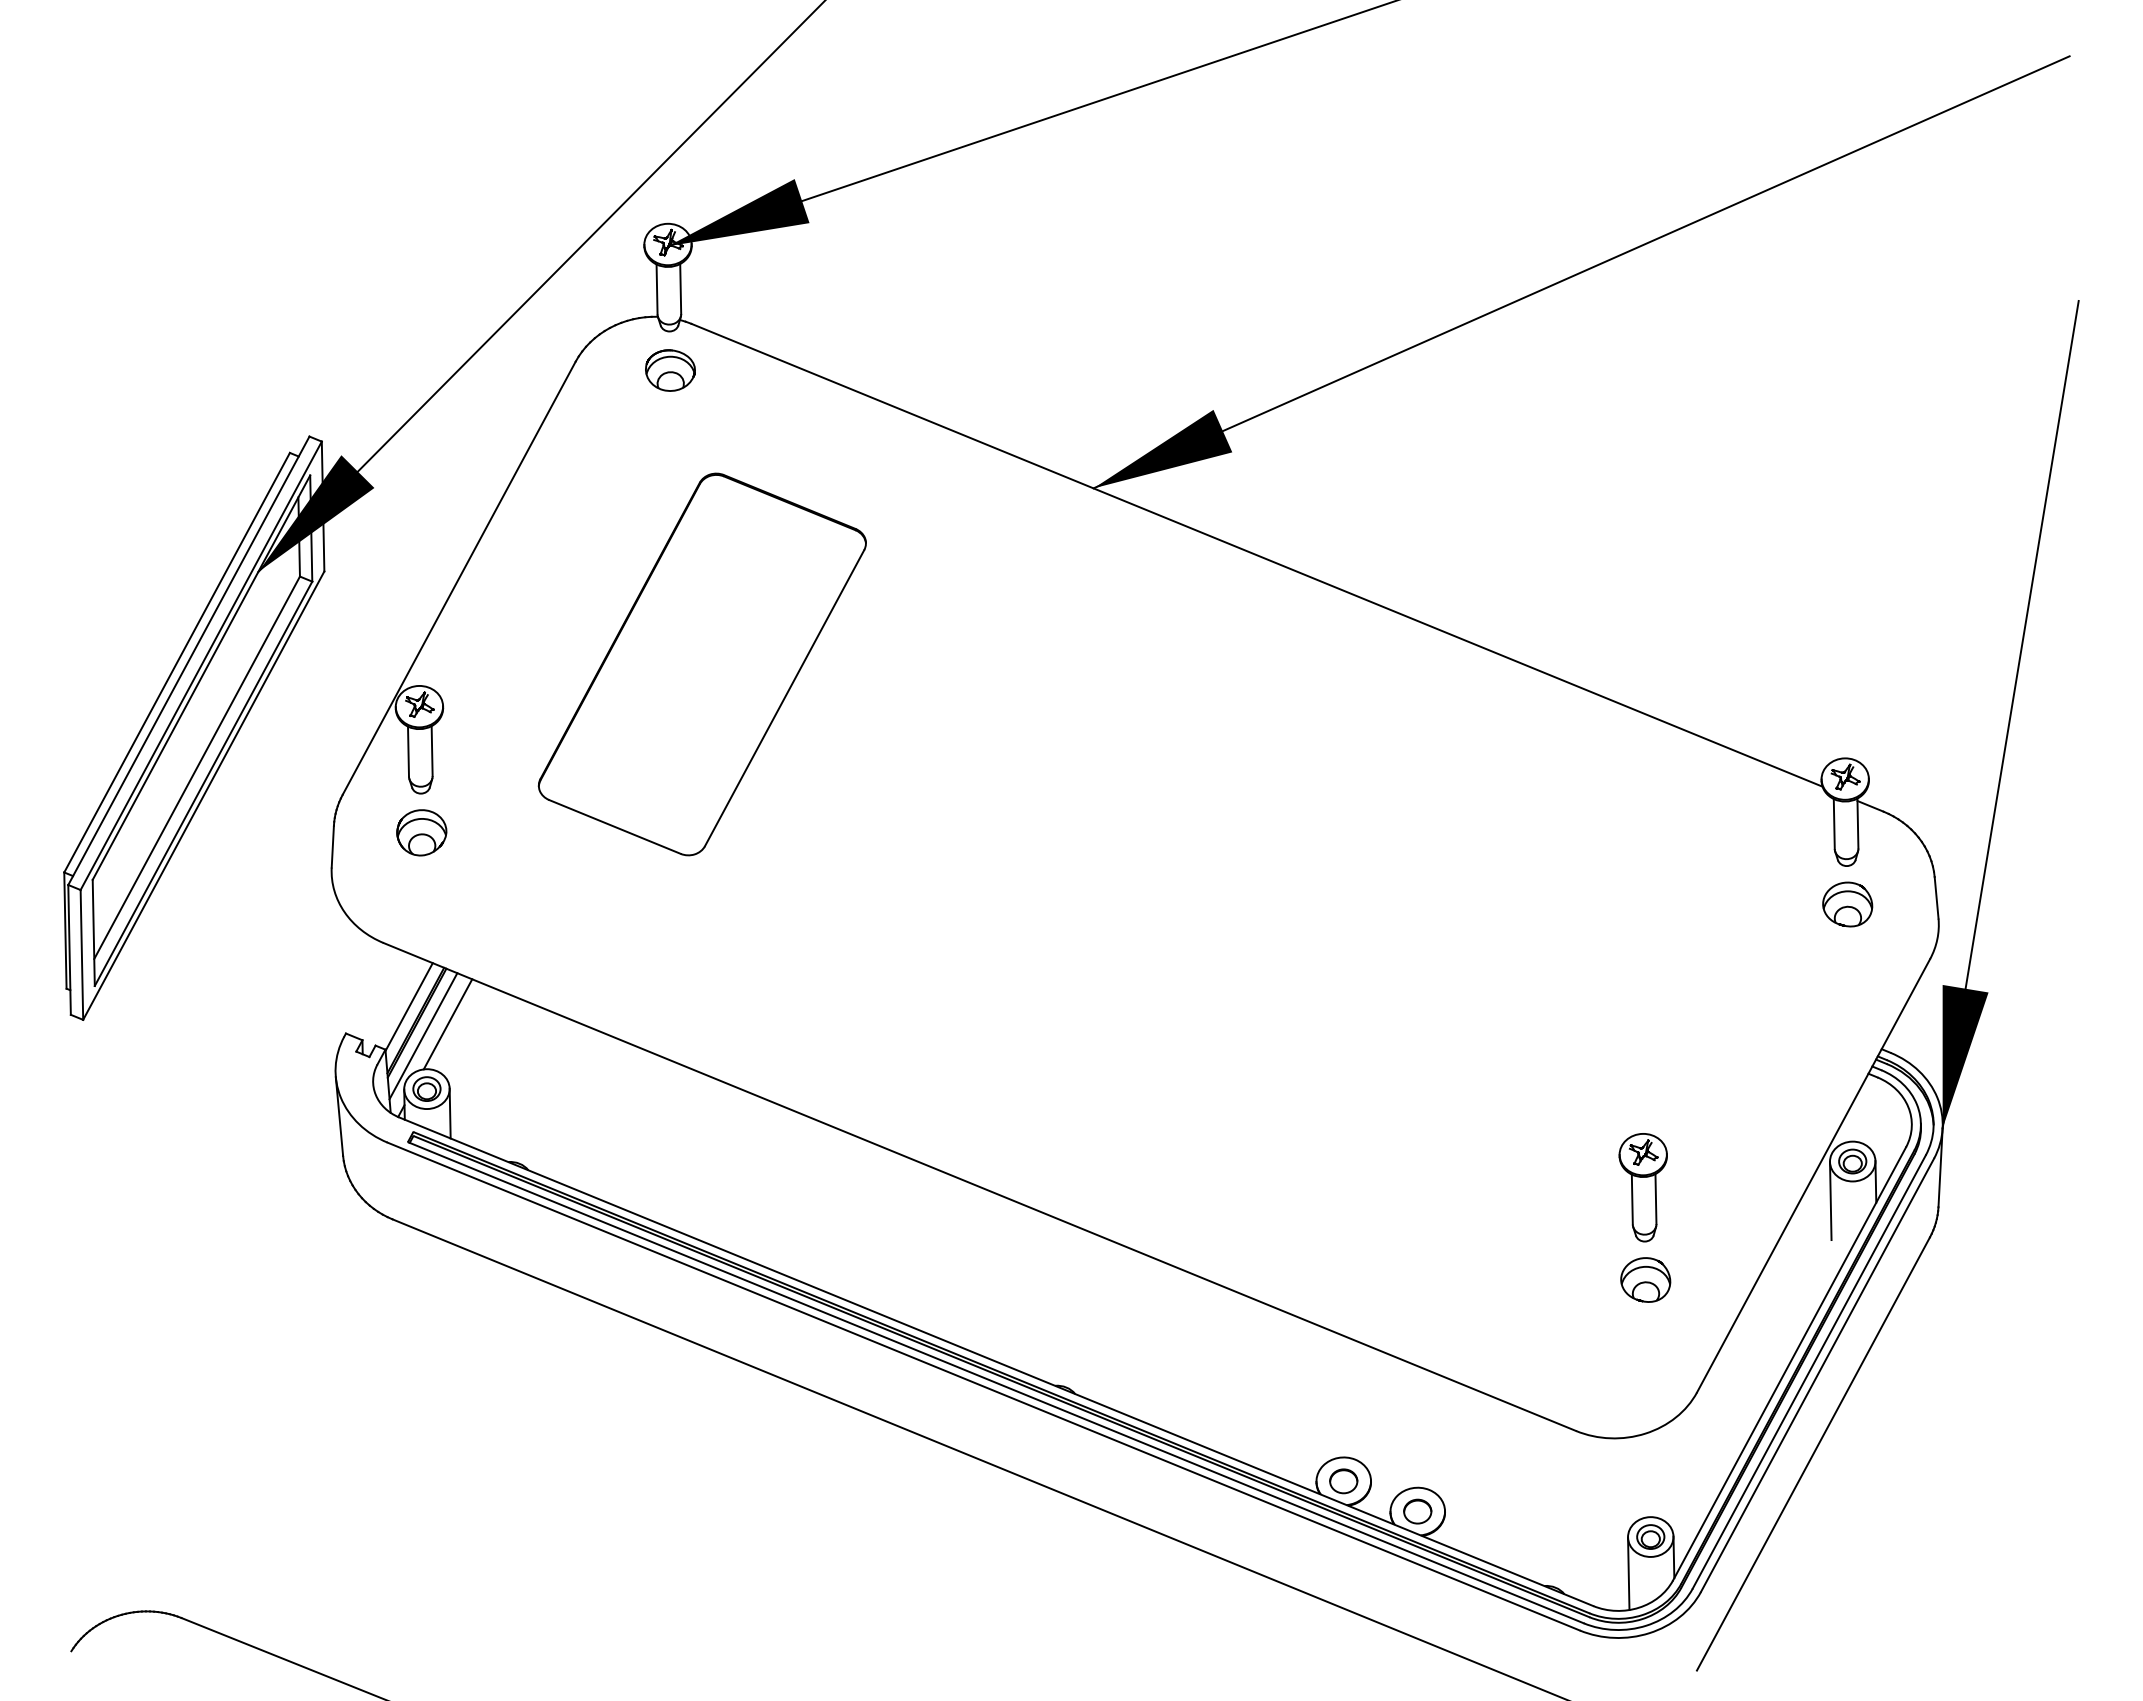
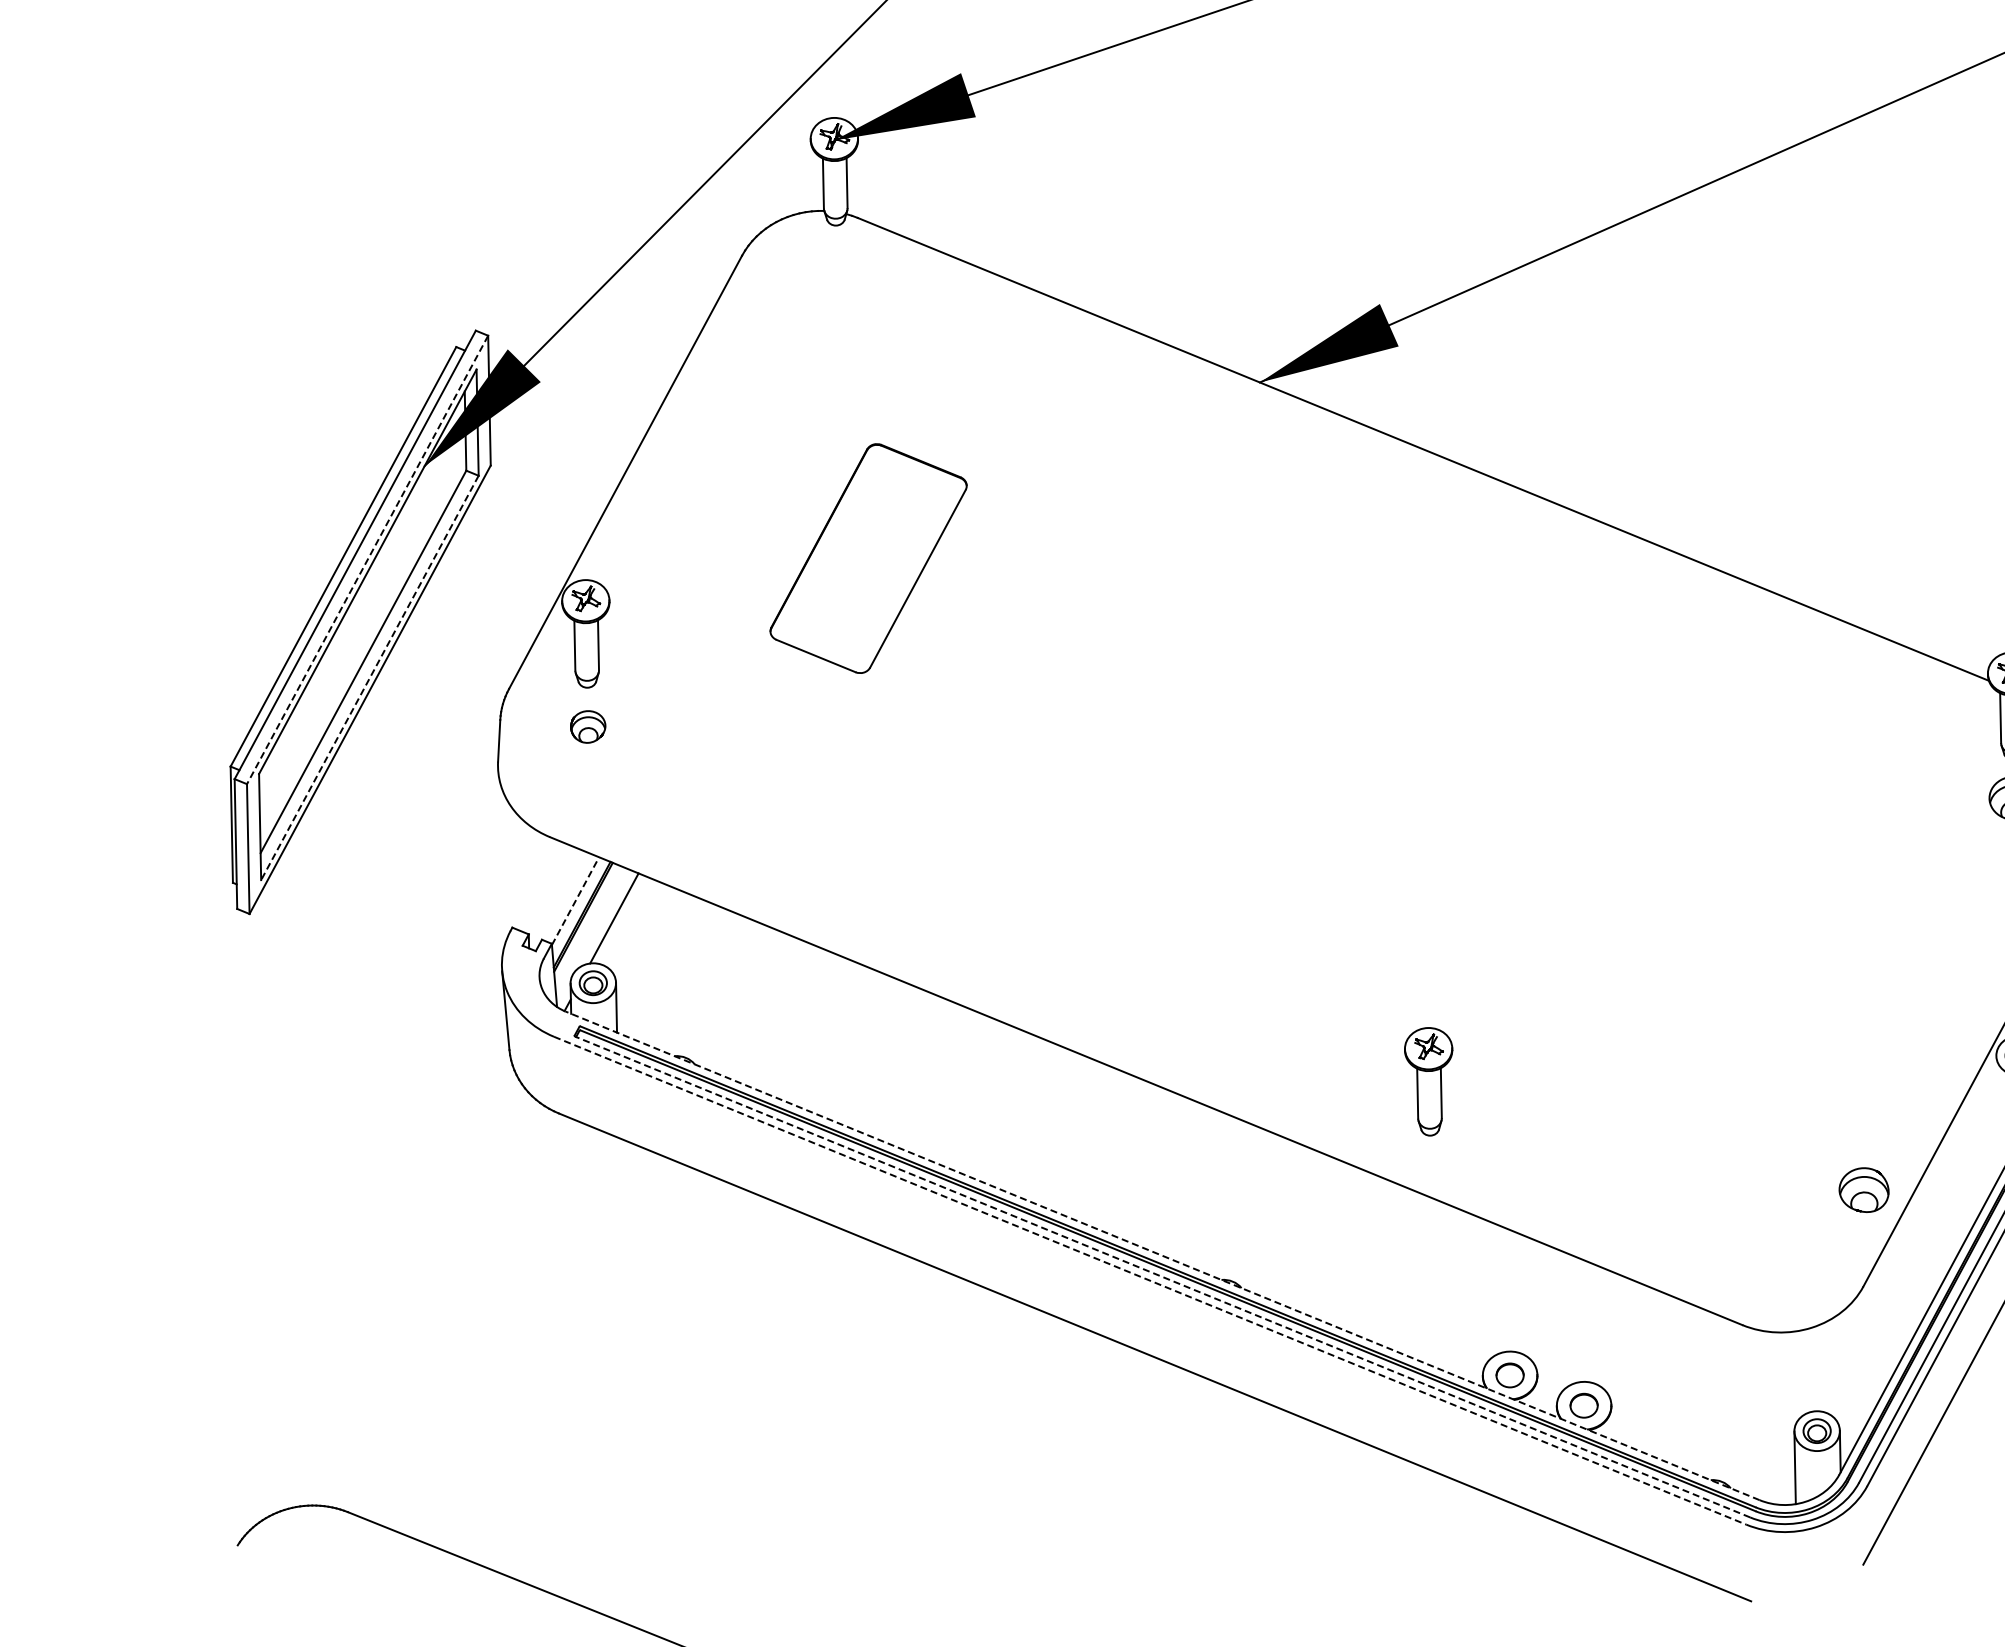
part: (670, 370) -> (836, 264), removed
part: (701, 664) -> (867, 558), size x0.6
line: (201, 665) -> (367, 559), solid -> dashed
line: (203, 783) -> (369, 677), solid -> dashed
part: (421, 832) -> (587, 726), size x0.7
line: (409, 1007) -> (575, 901), solid -> dashed
line: (423, 1036) -> (589, 930), removed
part: (1642, 1187) -> (1427, 1081), moved
line: (1830, 1201) -> (1996, 1095), removed
part: (1645, 1279) -> (1863, 1189), moved
line: (995, 1361) -> (1161, 1255), solid -> dashed
line: (996, 1382) -> (1162, 1276), solid -> dashed
line: (984, 1386) -> (1150, 1280), solid -> dashed

